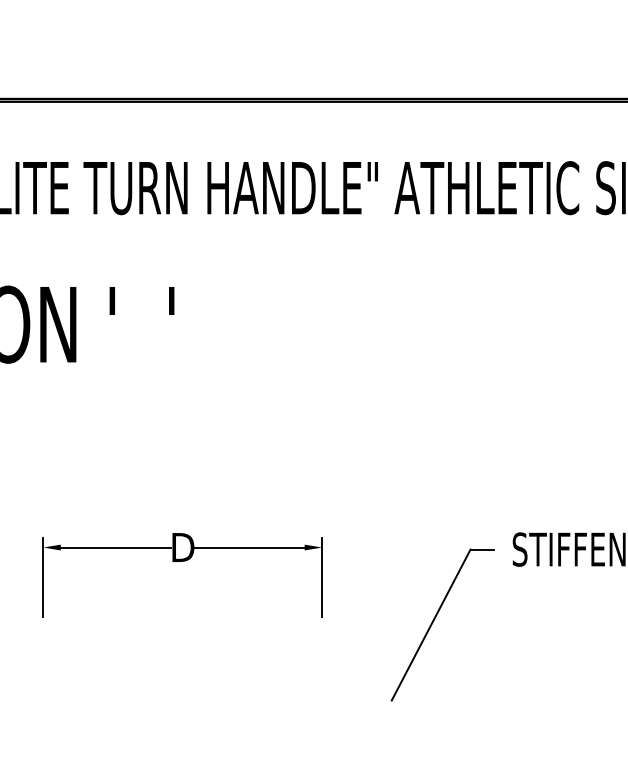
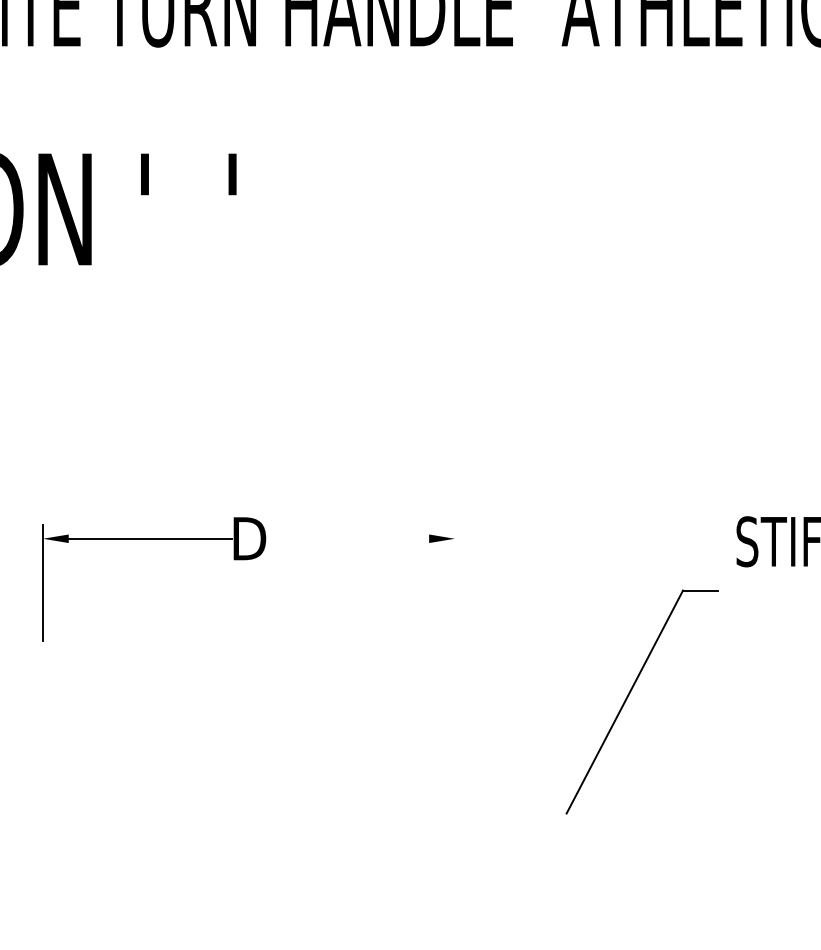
line: (249, 547) -> (347, 538), removed
line: (322, 577) -> (455, 583), removed
part: (434, 621) -> (629, 696), moved

